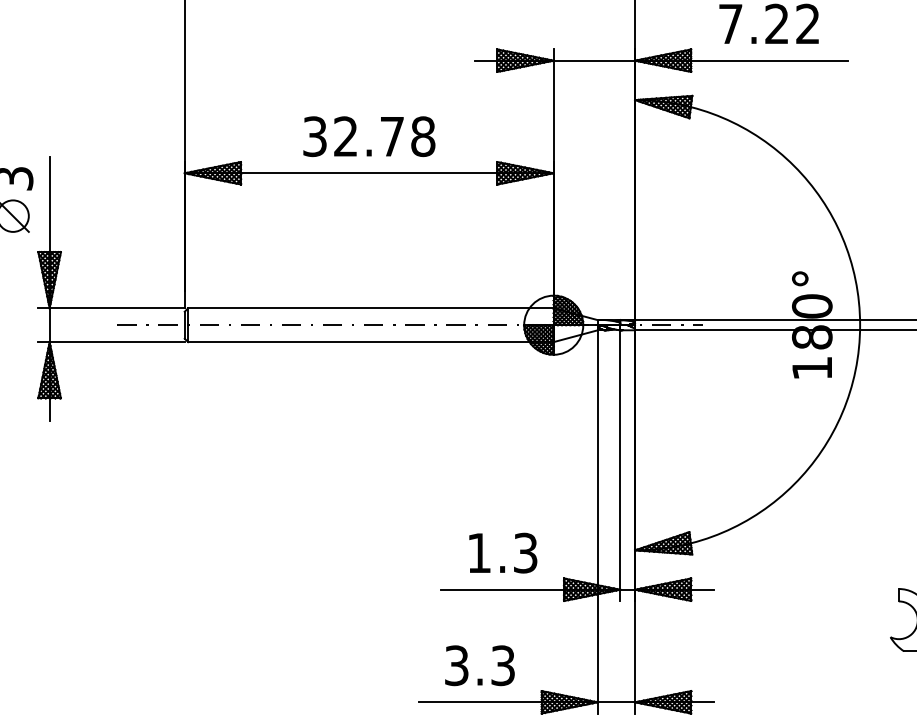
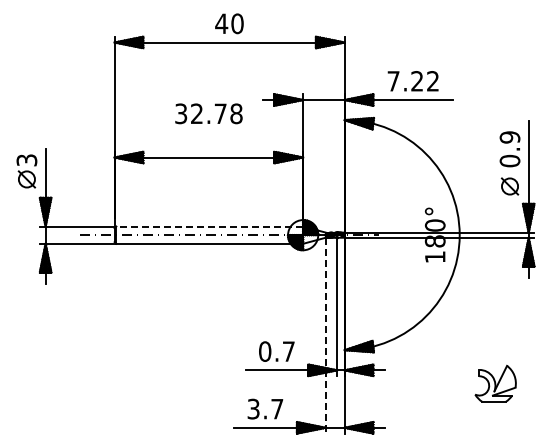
text: (368, 135) -> (208, 113), moved
line: (370, 308) -> (209, 226), solid -> dashed
line: (597, 521) -> (325, 335), solid -> dashed
text: (501, 552) -> (276, 351), 1.3 -> 0.7
text: (503, 664) -> (277, 408), 3.3 -> 3.7

